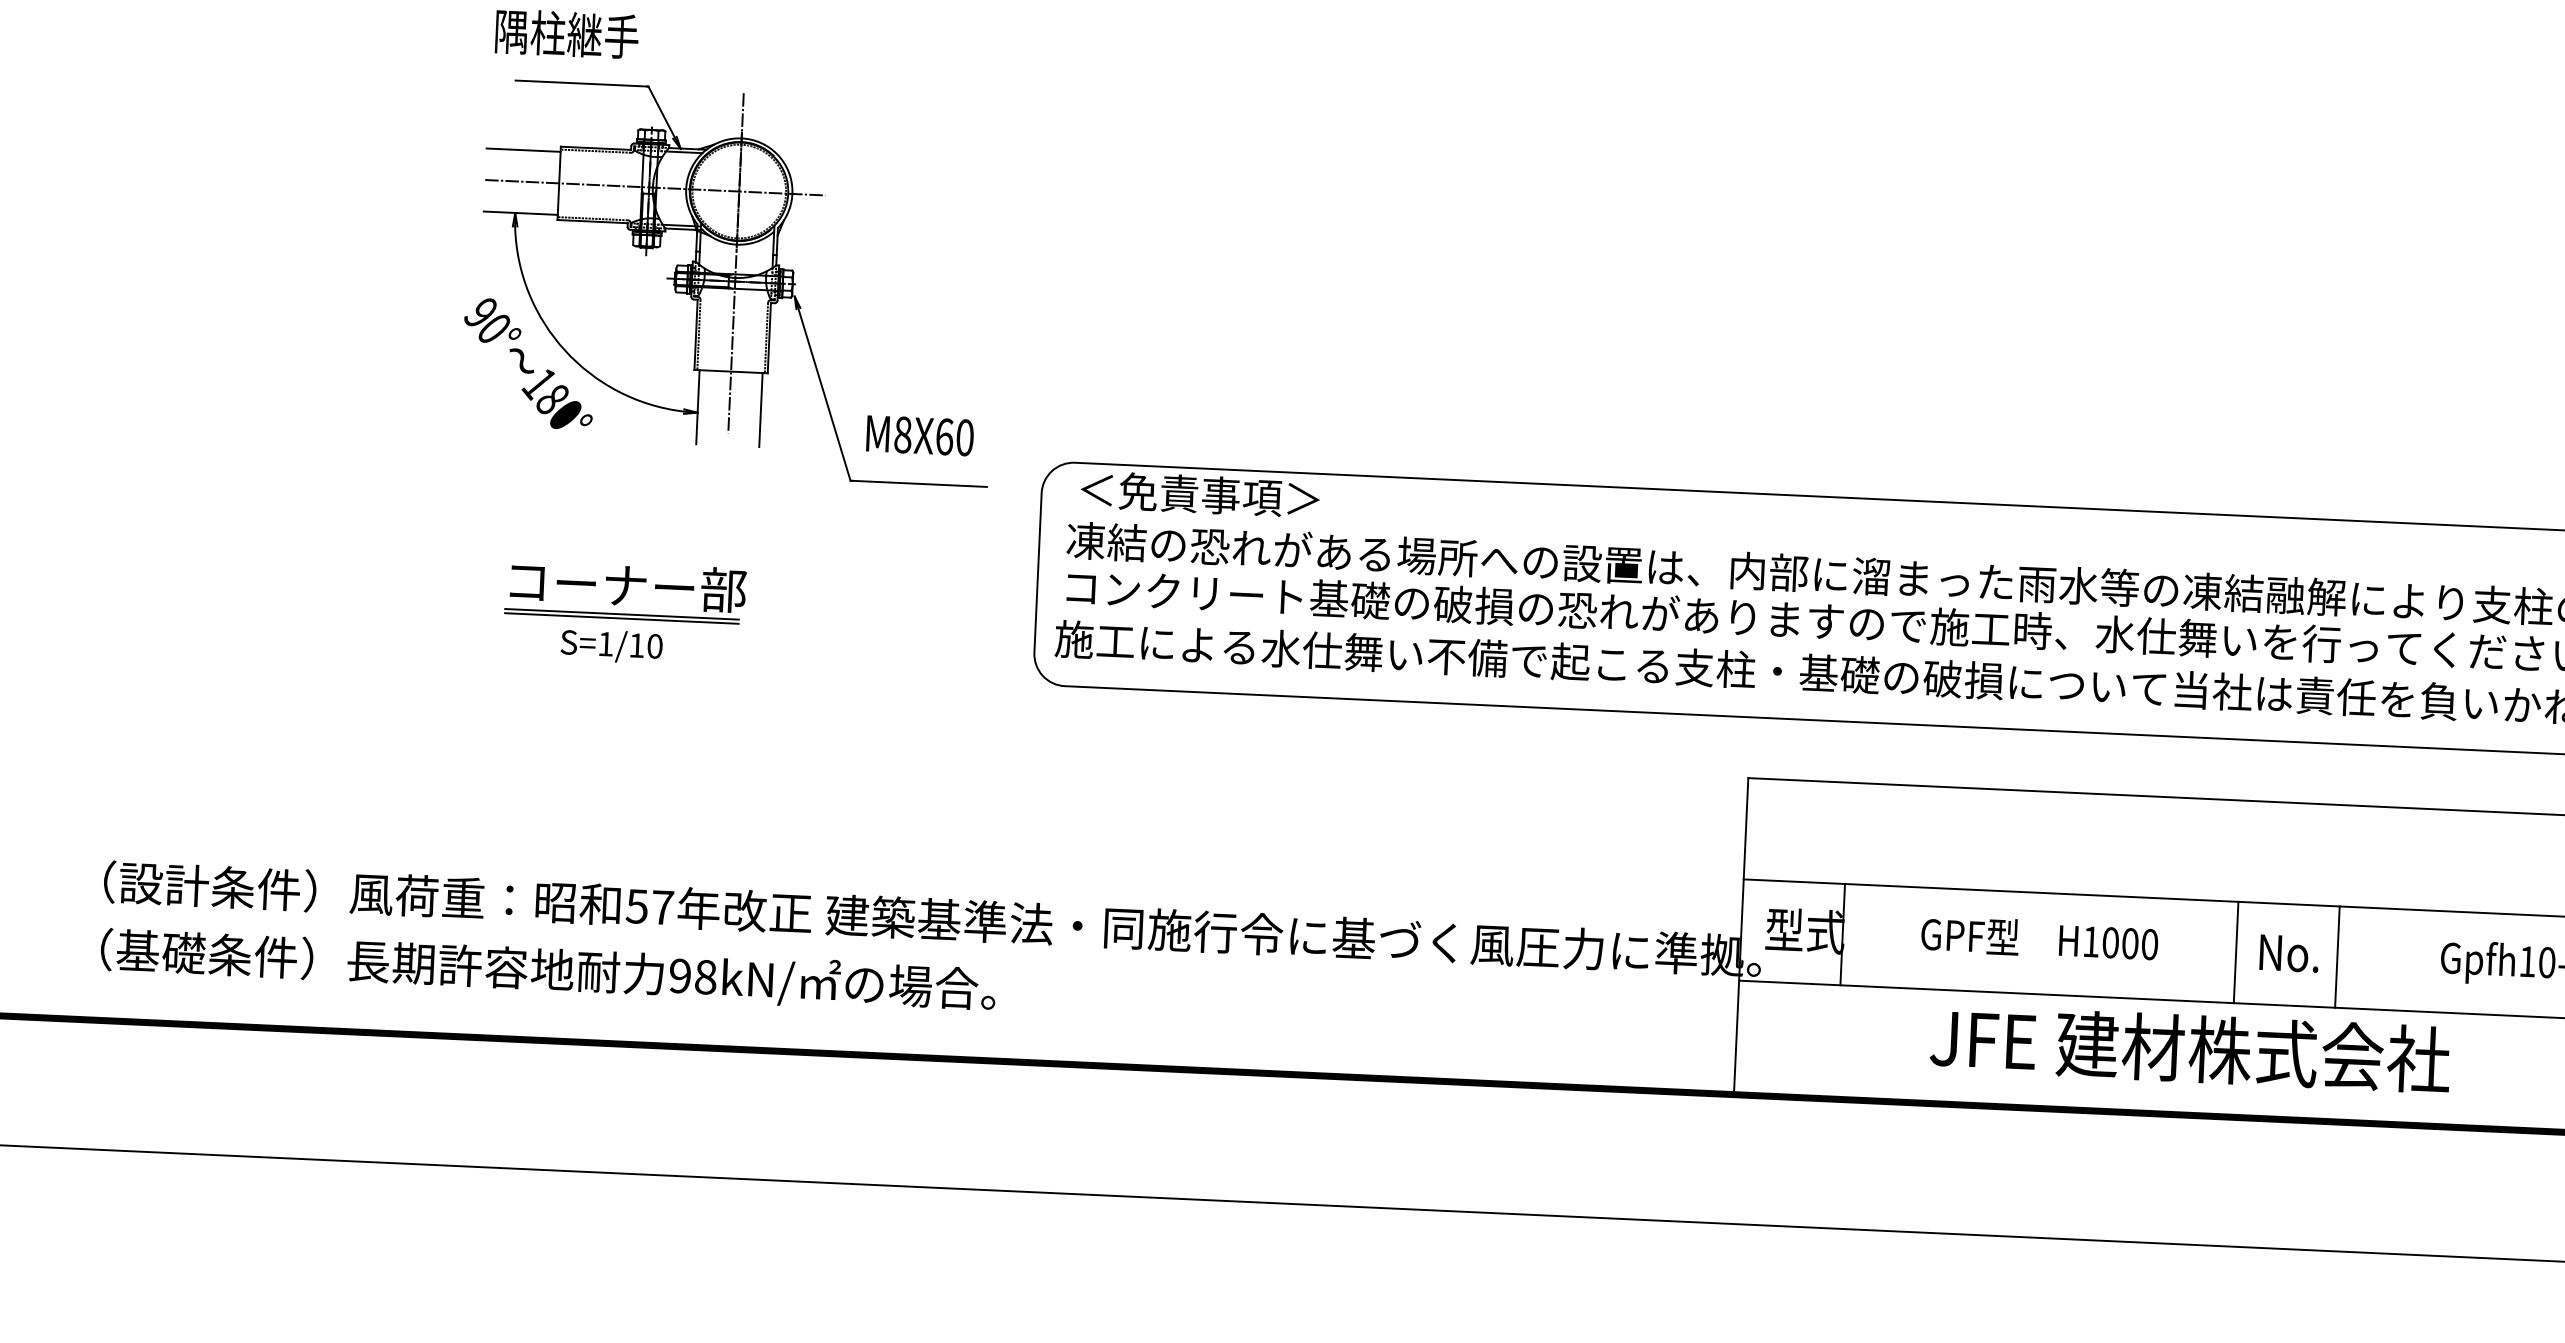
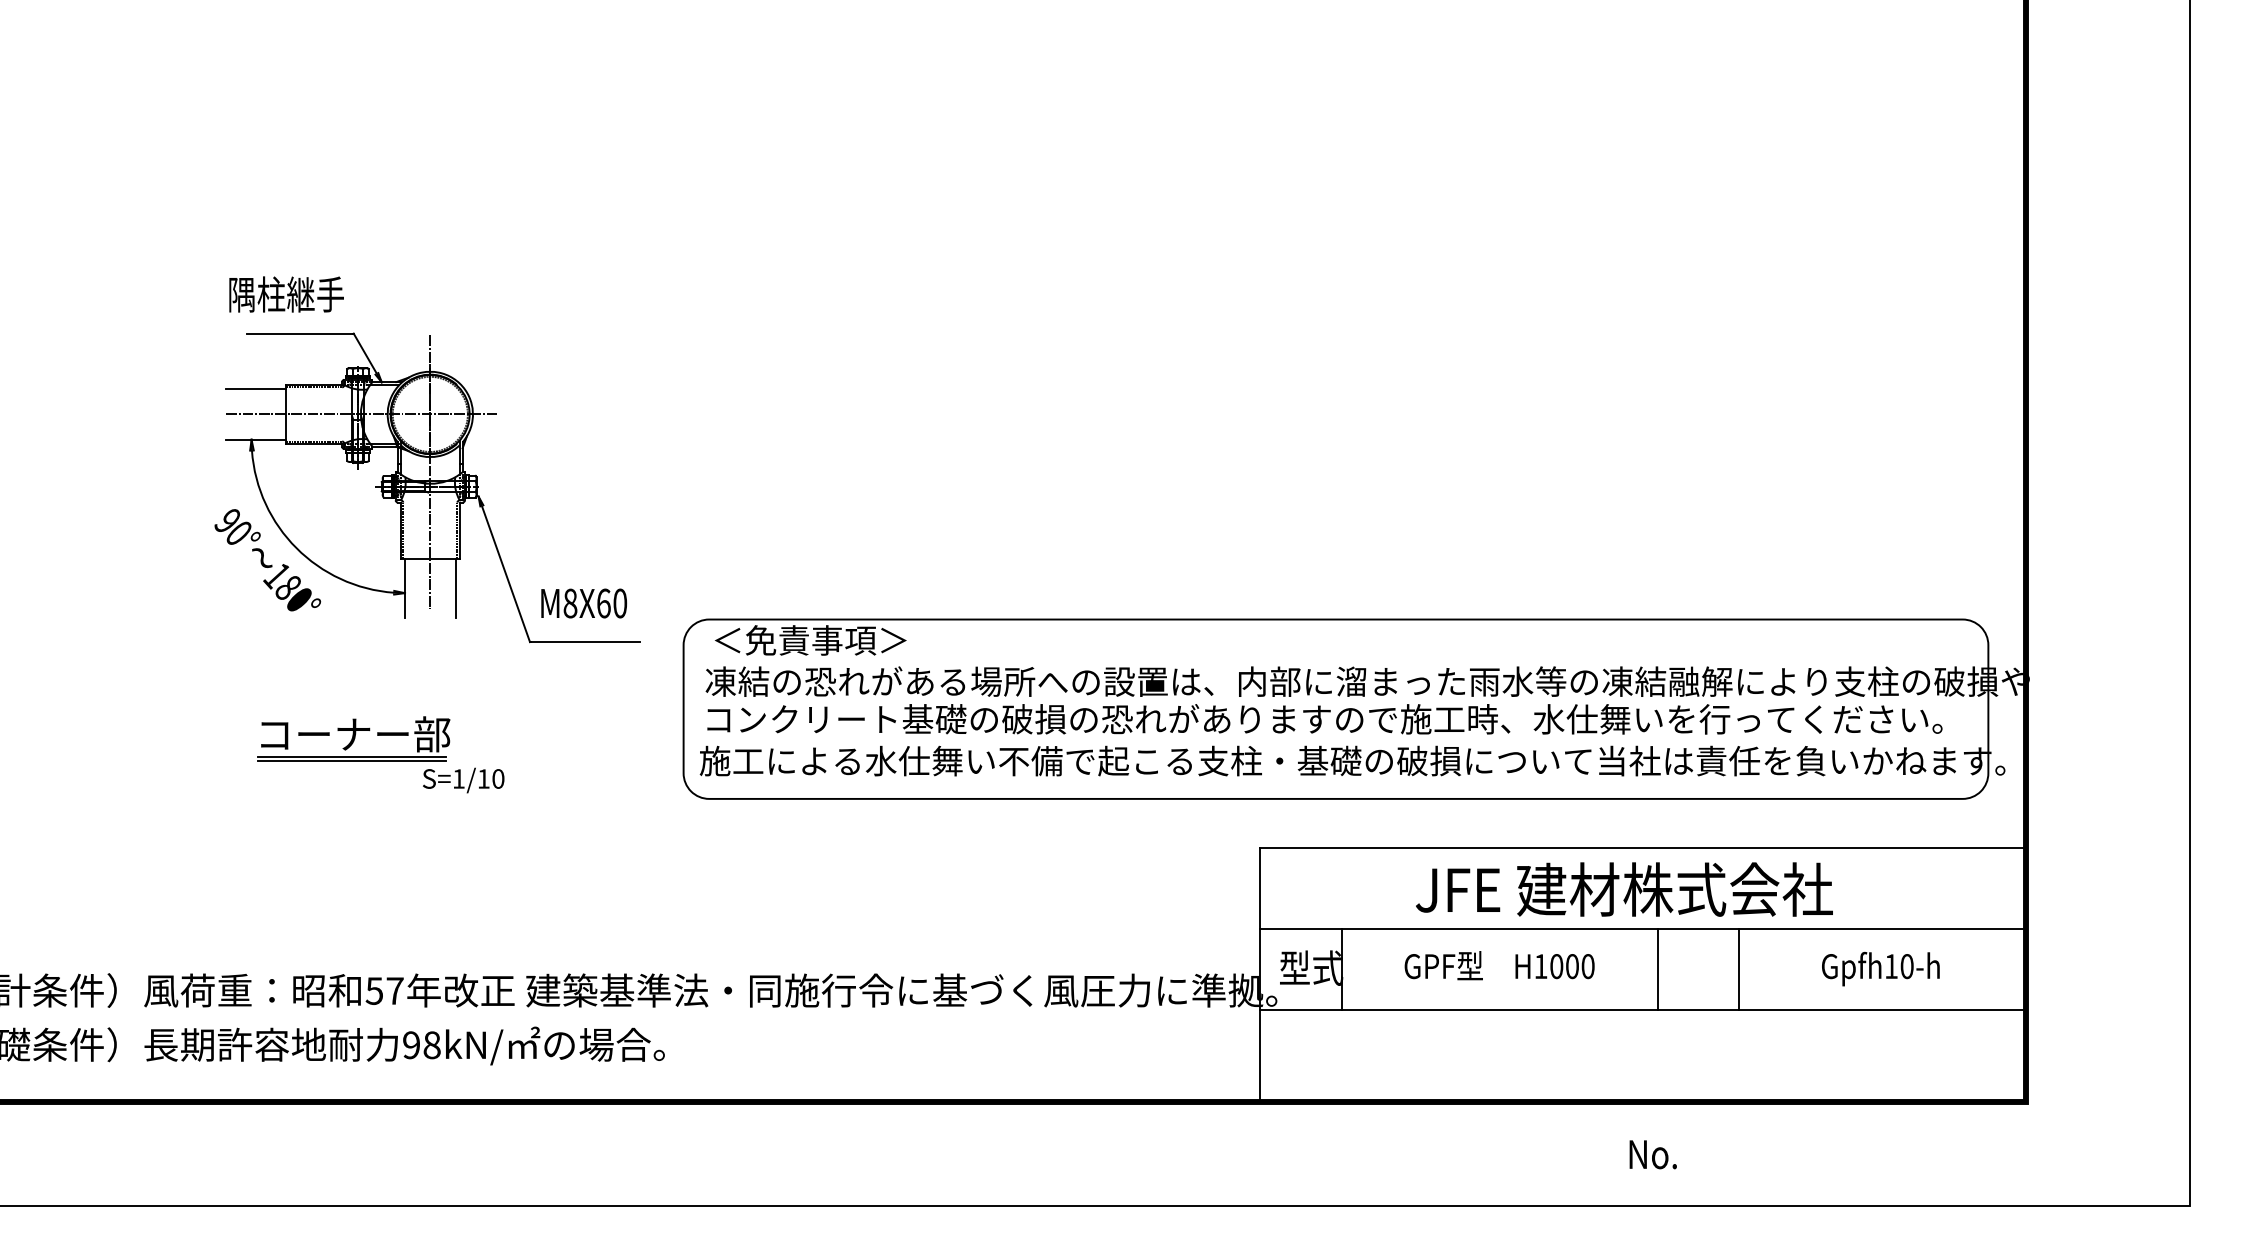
text: (611, 646) -> (463, 780), moved
text: (2288, 953) -> (1652, 1154), moved
text: (2190, 1048) -> (1624, 889), moved

